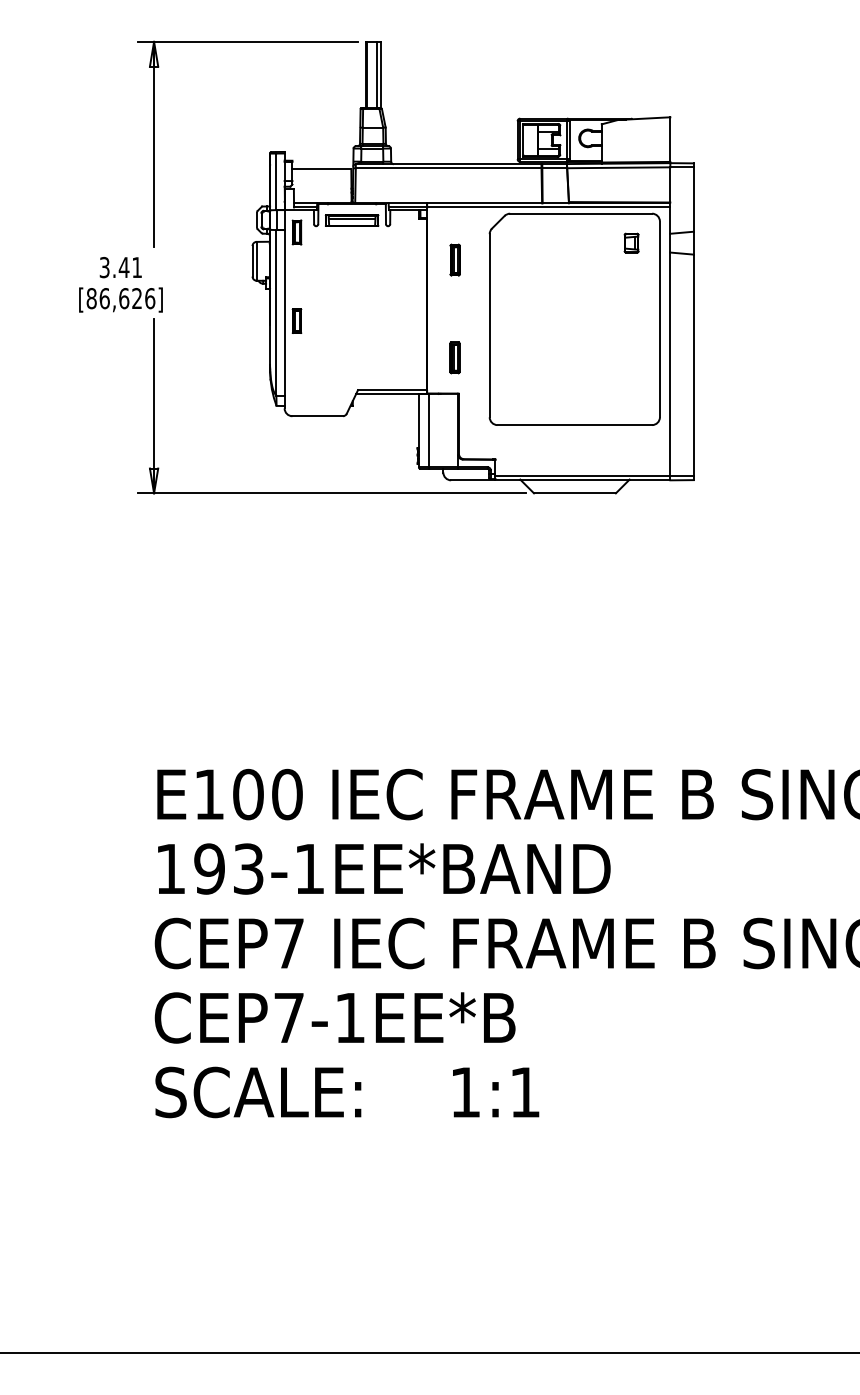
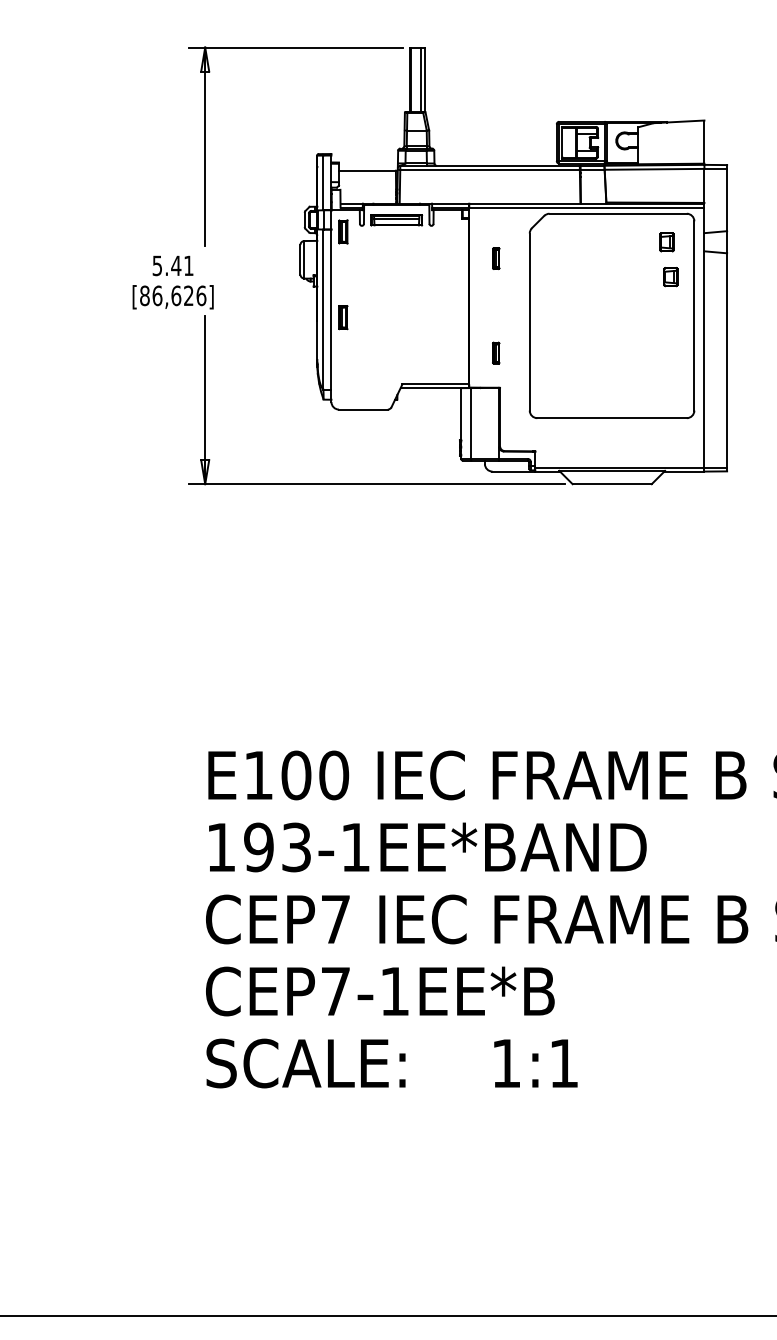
part: (454, 259) -> (495, 258), size x0.7
text: (104, 266) -> (157, 264), 3.41 -> 5.41
part: (635, 278) -> (670, 276), added
part: (454, 357) -> (495, 352), size x0.7

